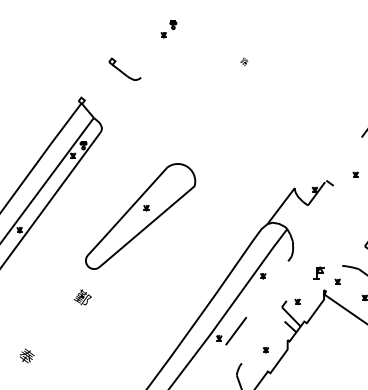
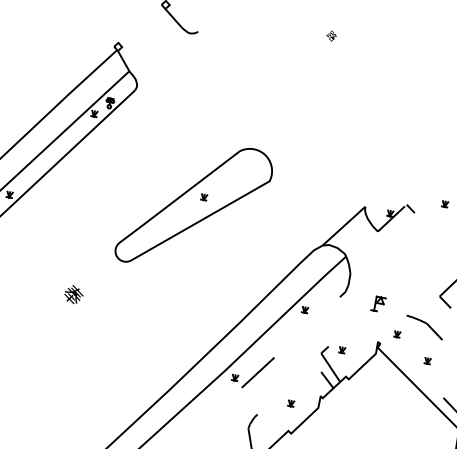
part: (140, 216) -> (194, 206), moved
part: (318, 272) -> (378, 303), moved
text: (82, 297) -> (72, 294), 鄞 -> 奉

